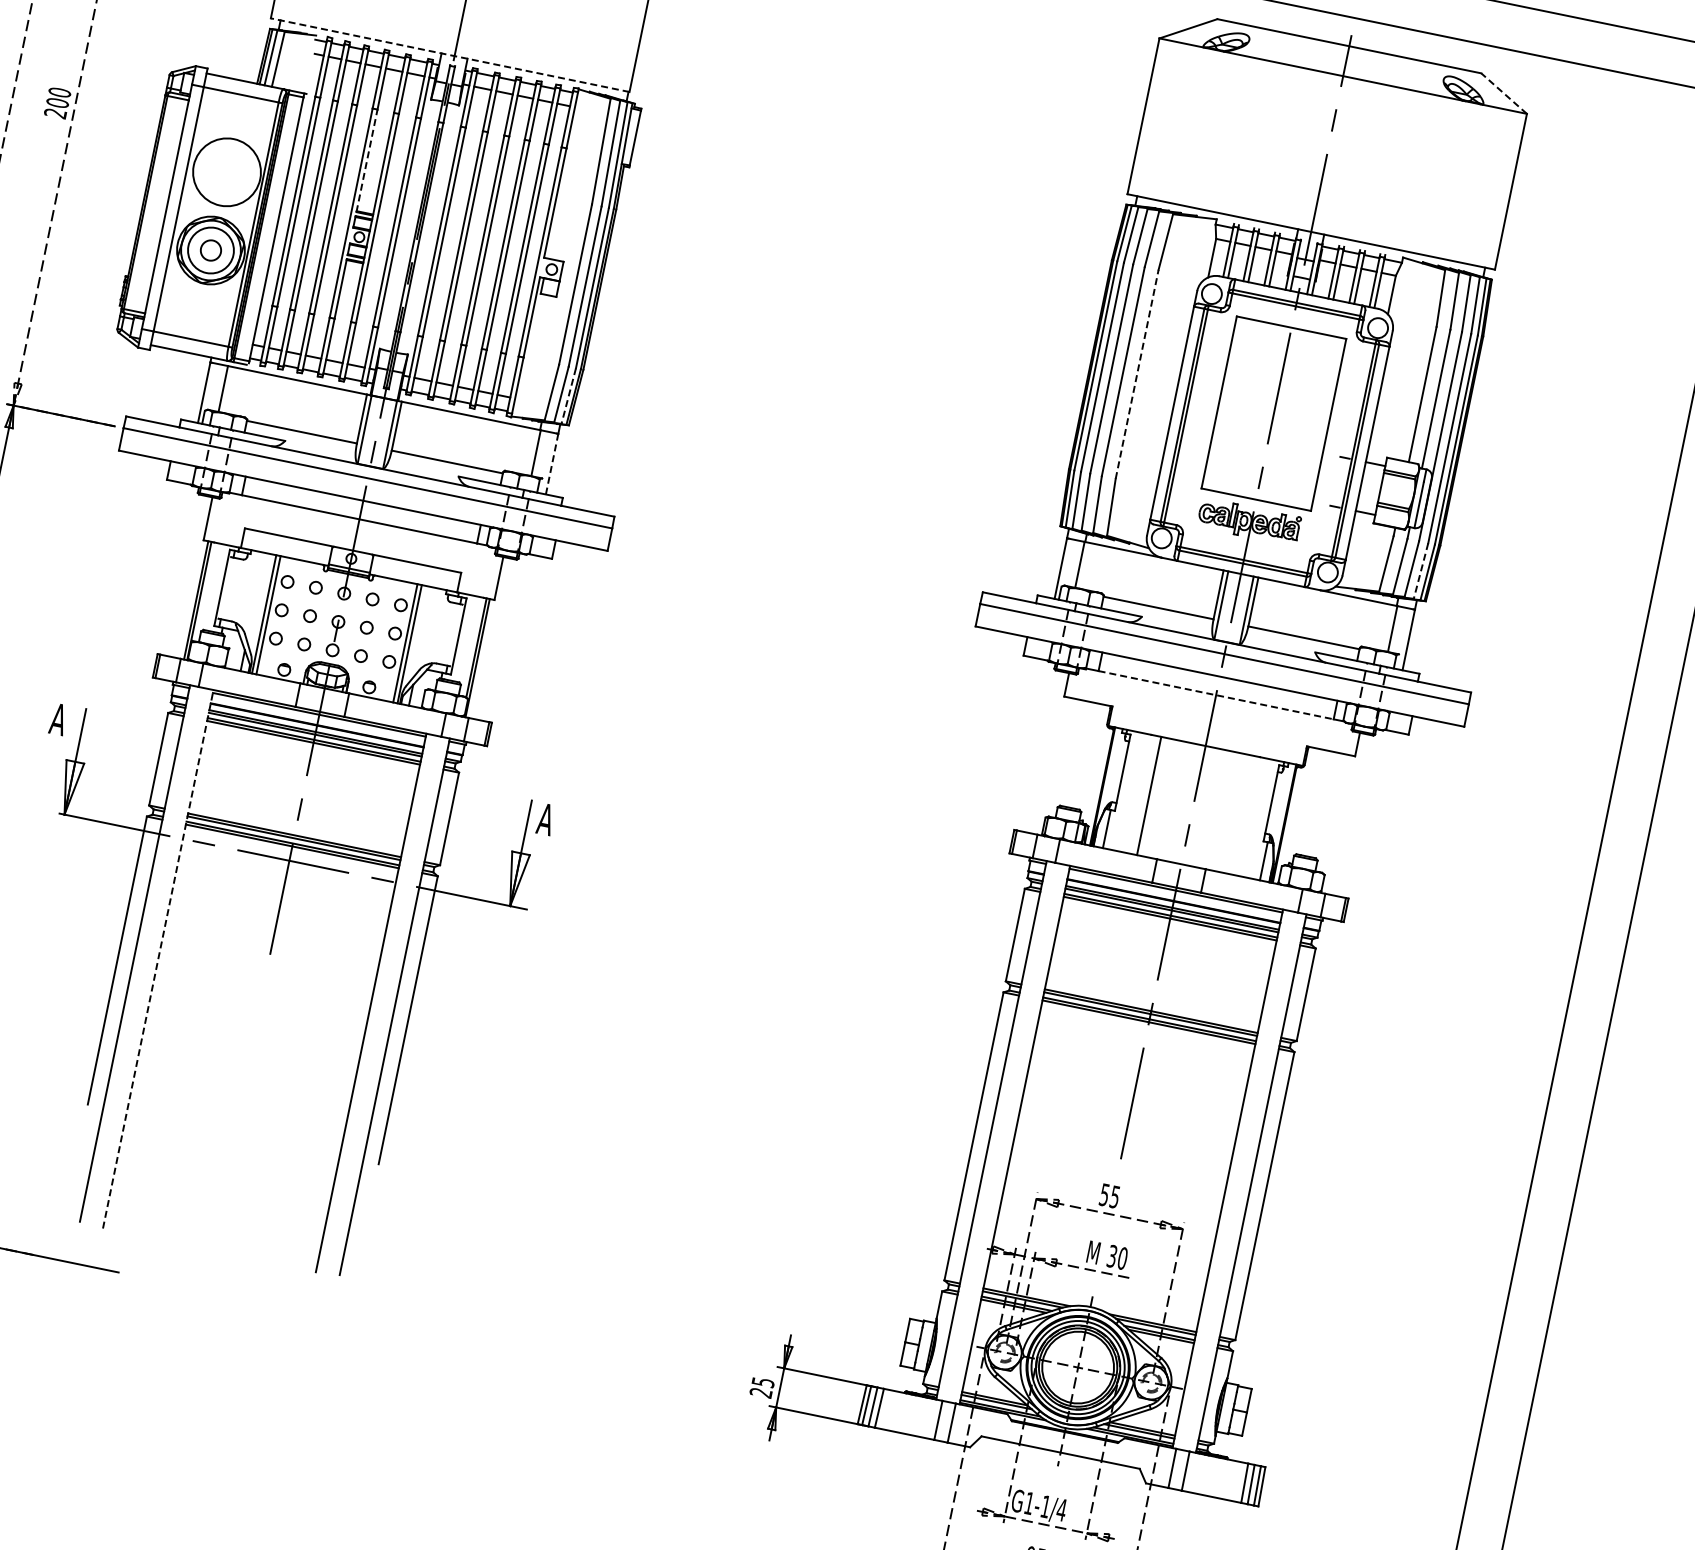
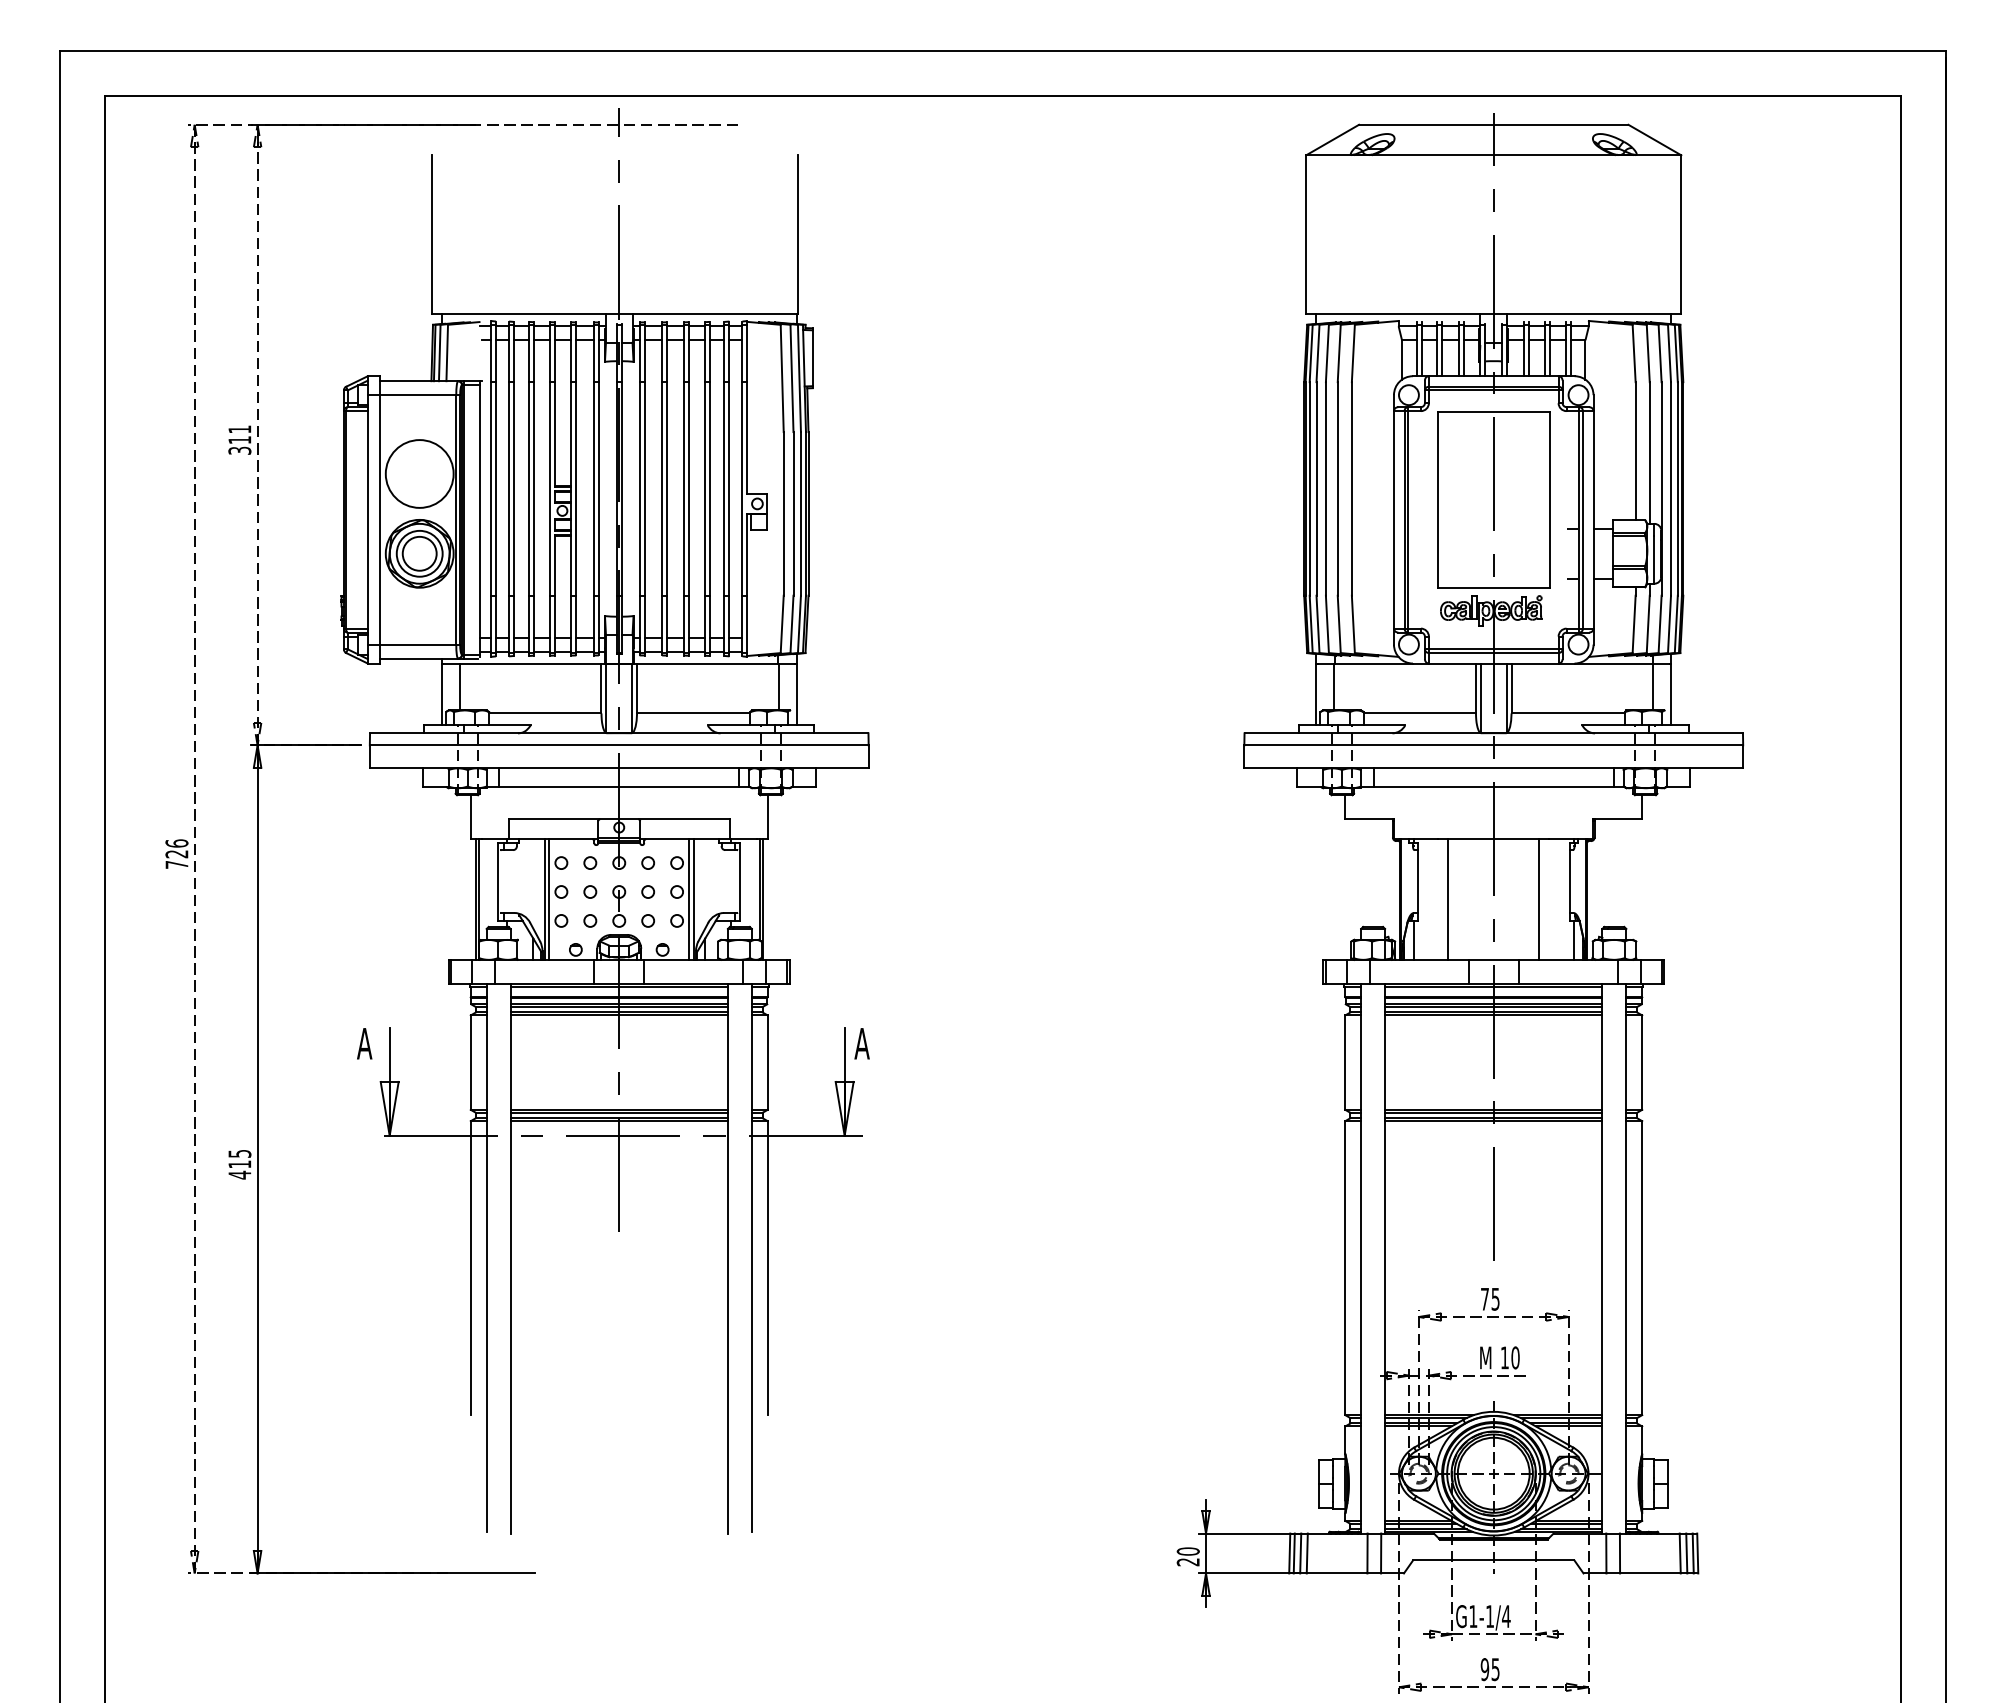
line: (449, 55) -> (614, 314), dashed -> solid
line: (1503, 93) -> (1654, 140), dashed -> solid
text: (57, 102) -> (239, 439), 200 -> 311
line: (367, 160) -> (554, 434), dashed -> solid
circle: (210, 250) -> (419, 553), size x1.67
line: (1136, 373) -> (1351, 488), dashed -> solid
line: (568, 396) -> (799, 624), dashed -> solid
line: (551, 464) -> (796, 694), dashed -> solid
line: (1421, 571) -> (1669, 624), dashed -> solid
line: (1216, 695) -> (1494, 787), dashed -> solid
line: (1238, 814) -> (1539, 899), added
line: (158, 959) -> (510, 1258), dashed -> solid
text: (1104, 1195) -> (1484, 1299), 55 -> 75
text: (1112, 1255) -> (1504, 1357), 30 -> 10
text: (762, 1382) -> (1187, 1551), 25 -> 20

